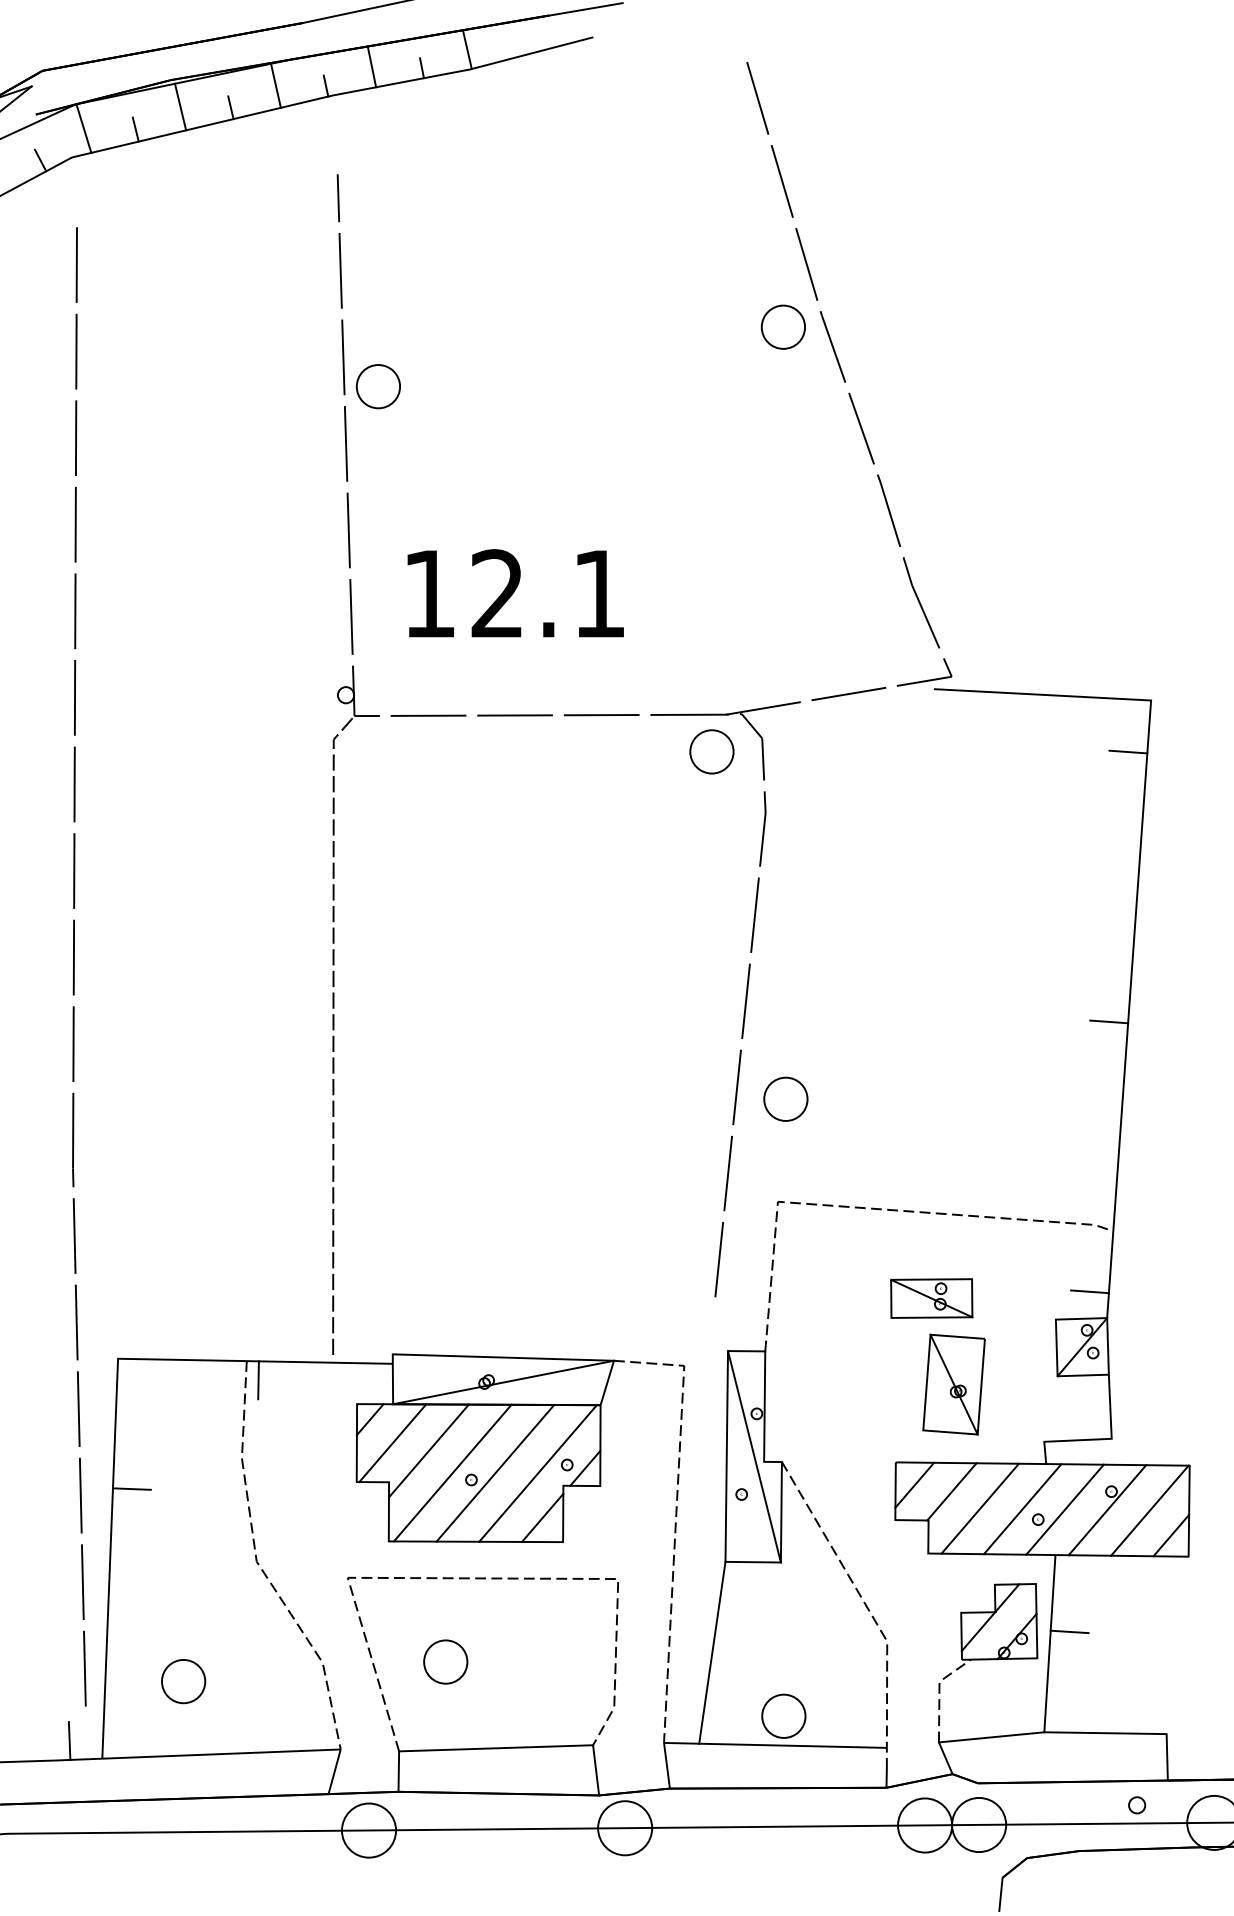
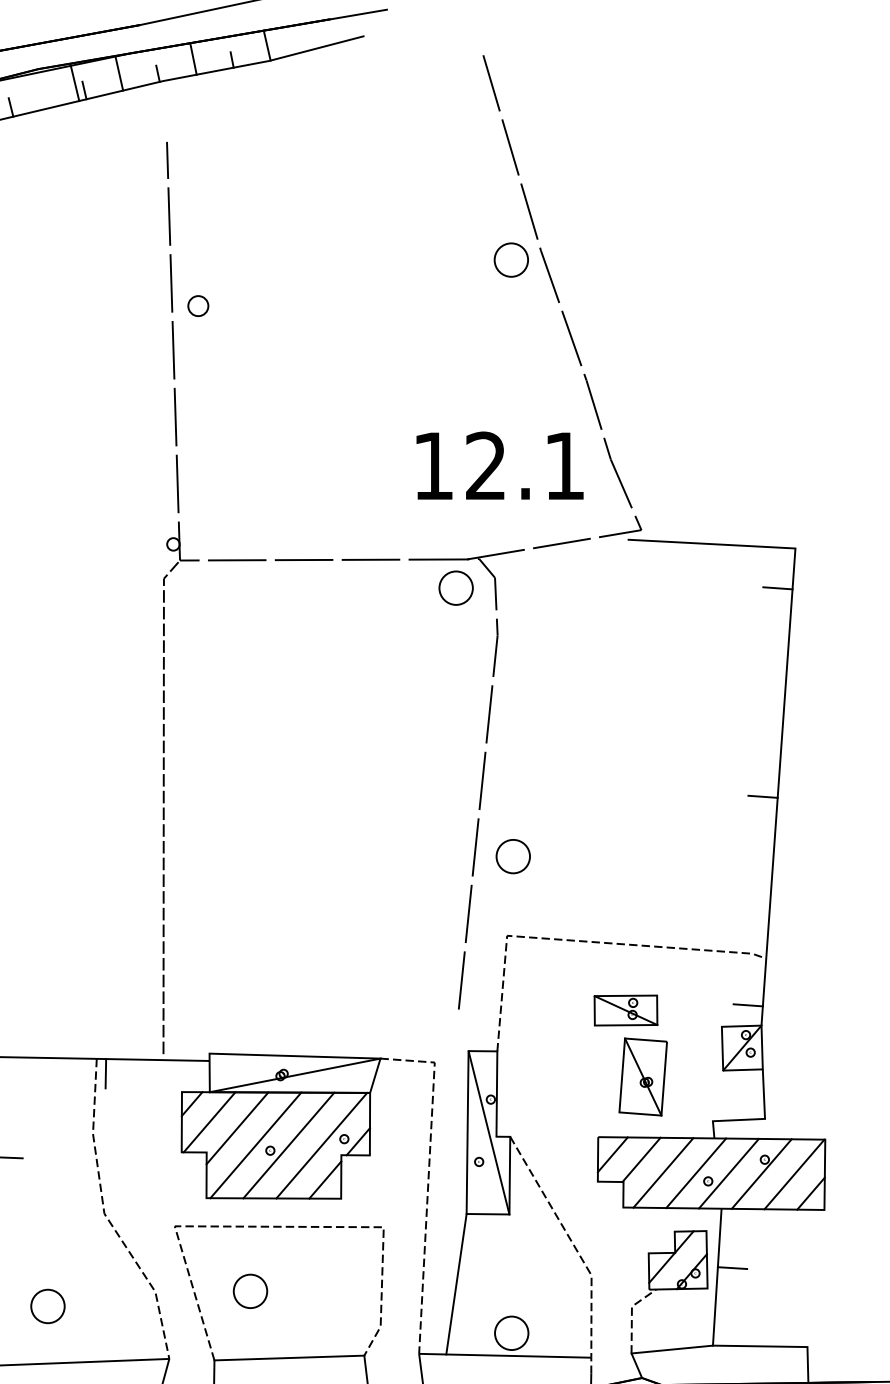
line: (180, 106) -> (74, 82), moved
part: (377, 386) -> (197, 305), size x0.6
text: (515, 593) -> (499, 465), moved

